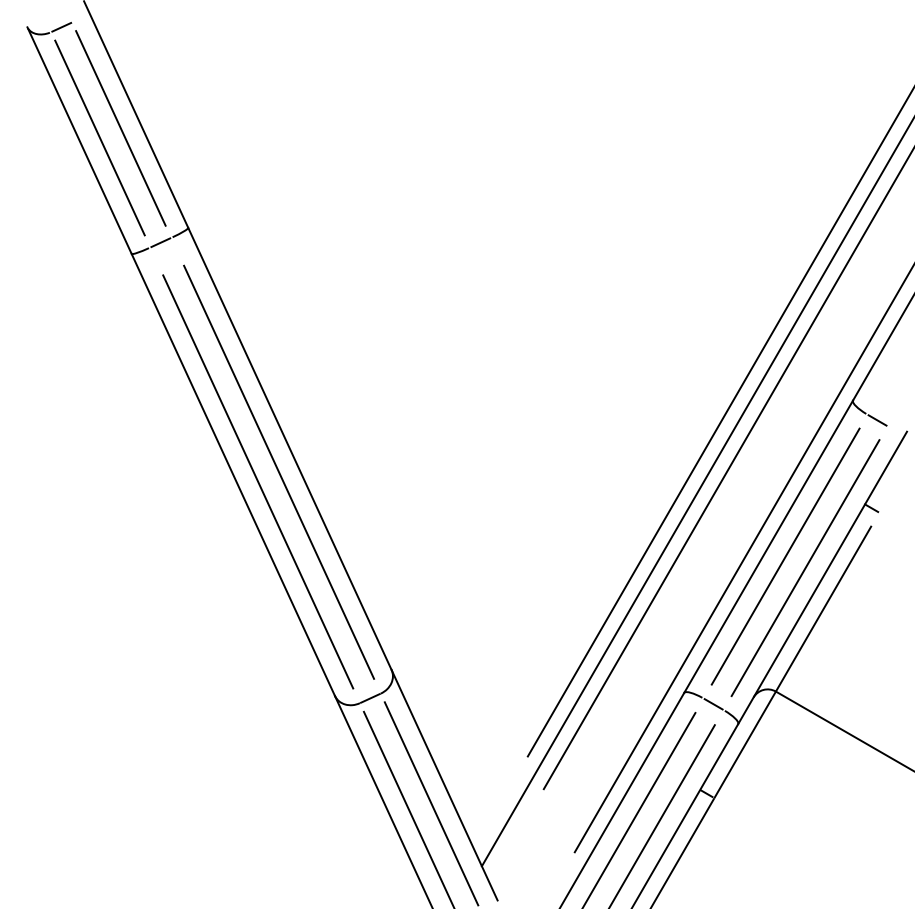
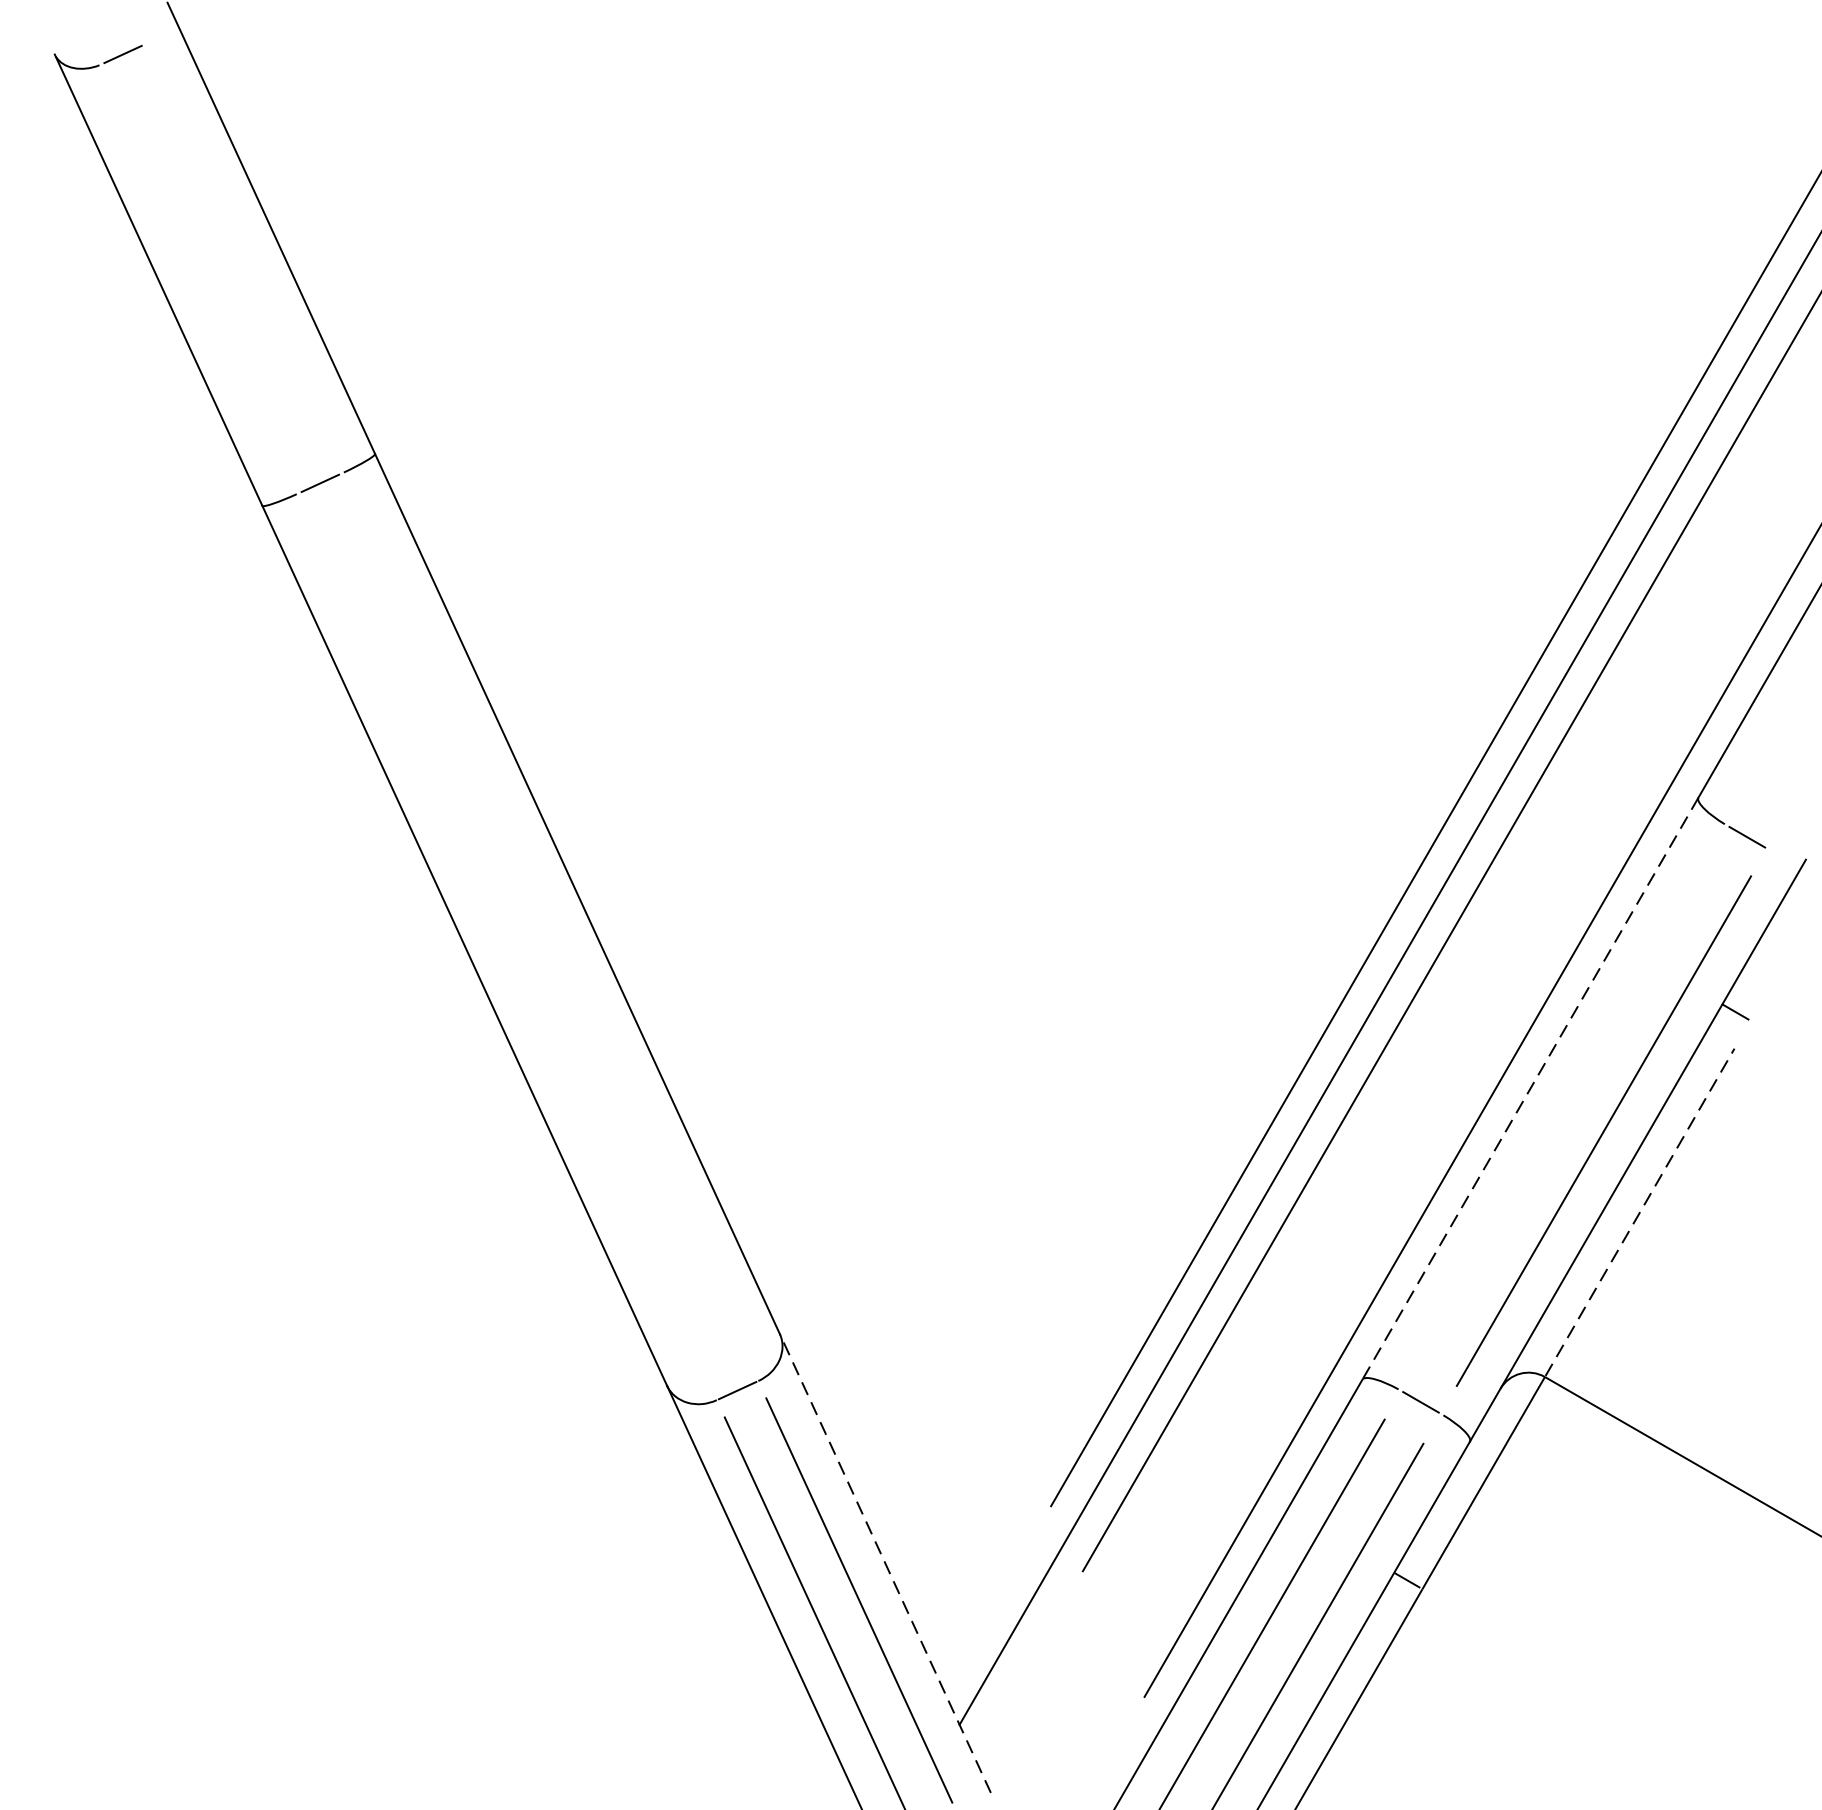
line: (120, 128) -> (240, 255), removed
line: (99, 137) -> (198, 273), removed
line: (279, 471) -> (556, 938), removed
line: (258, 481) -> (514, 958), removed
line: (768, 546) -> (1530, 1088), solid -> dashed
line: (785, 556) -> (1564, 1108), removed
line: (823, 608) -> (1639, 1211), solid -> dashed
line: (444, 785) -> (885, 1563), solid -> dashed

